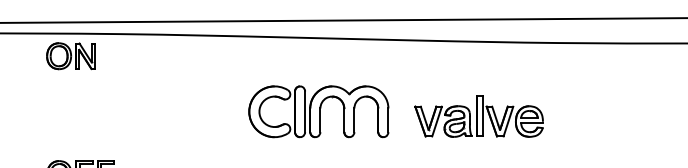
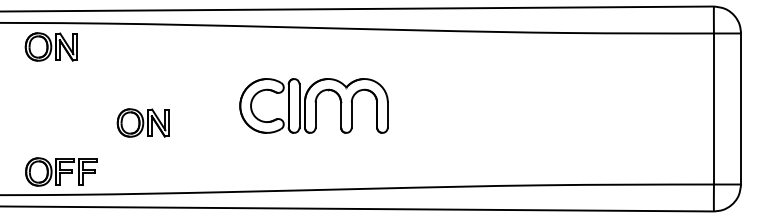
part: (478, 116) -> (483, 110), removed
part: (157, 127) -> (142, 122), added

